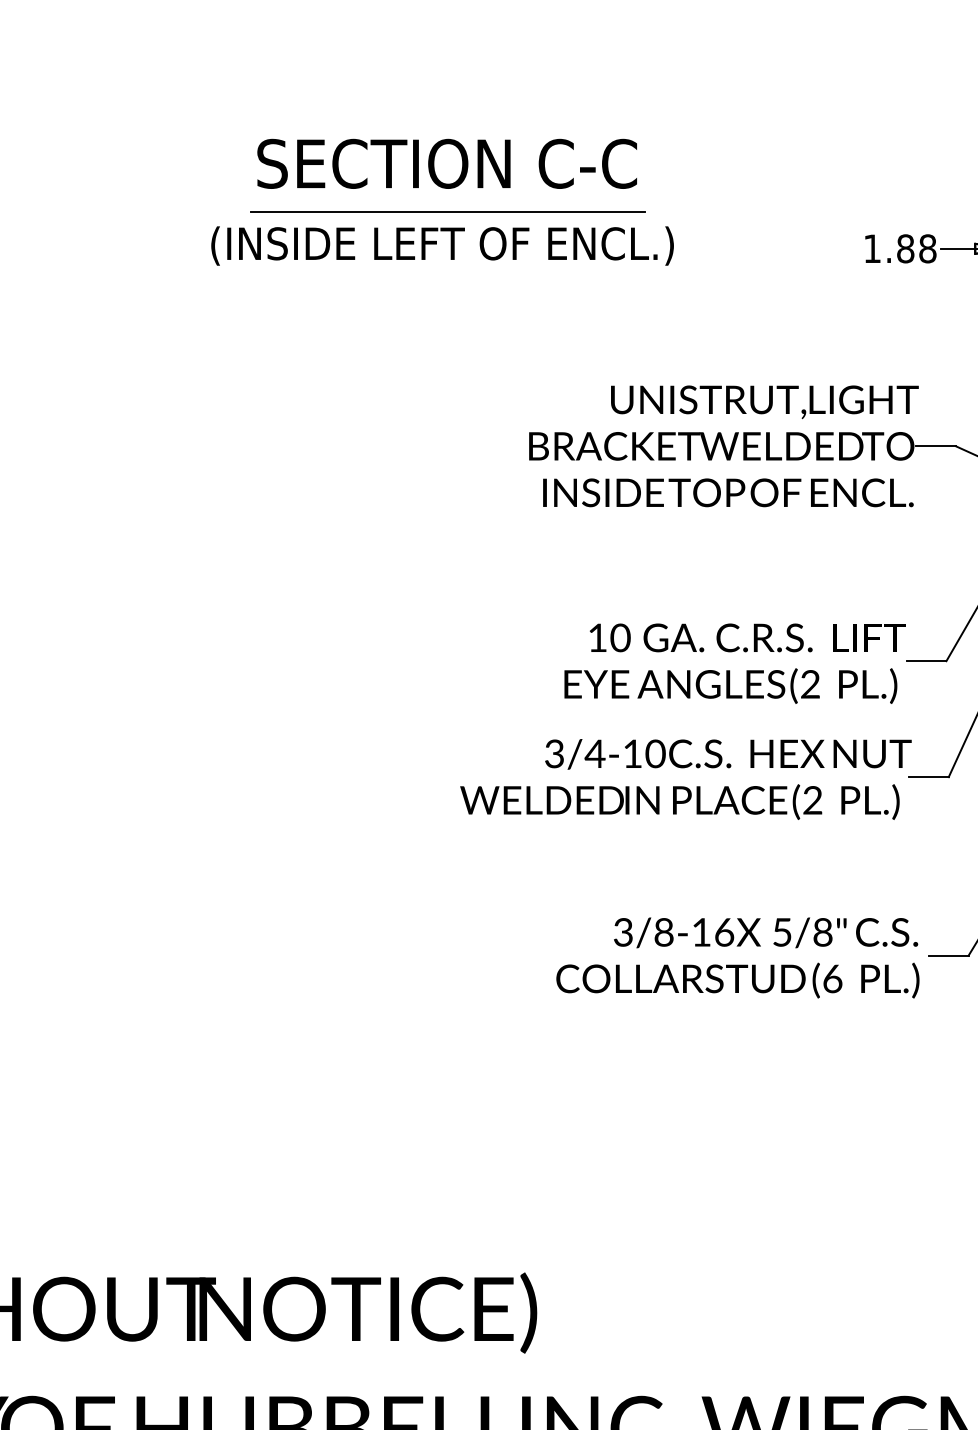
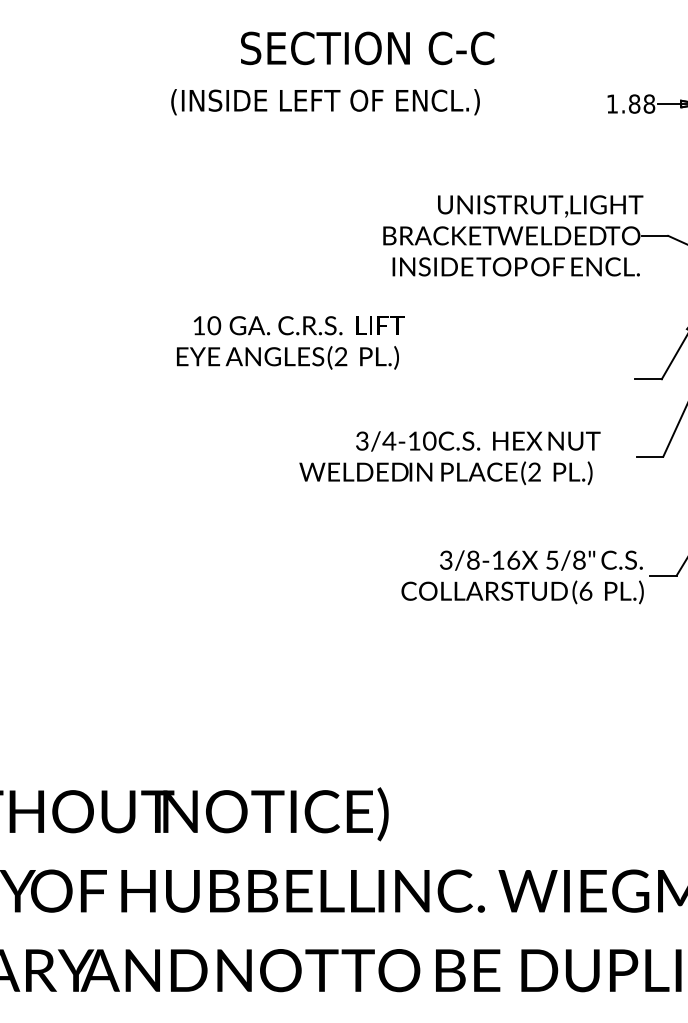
text: (446, 164) -> (367, 48), moved
line: (446, 211) -> (328, 79), removed
text: (734, 663) -> (290, 342), moved
text: (685, 779) -> (449, 458), moved

